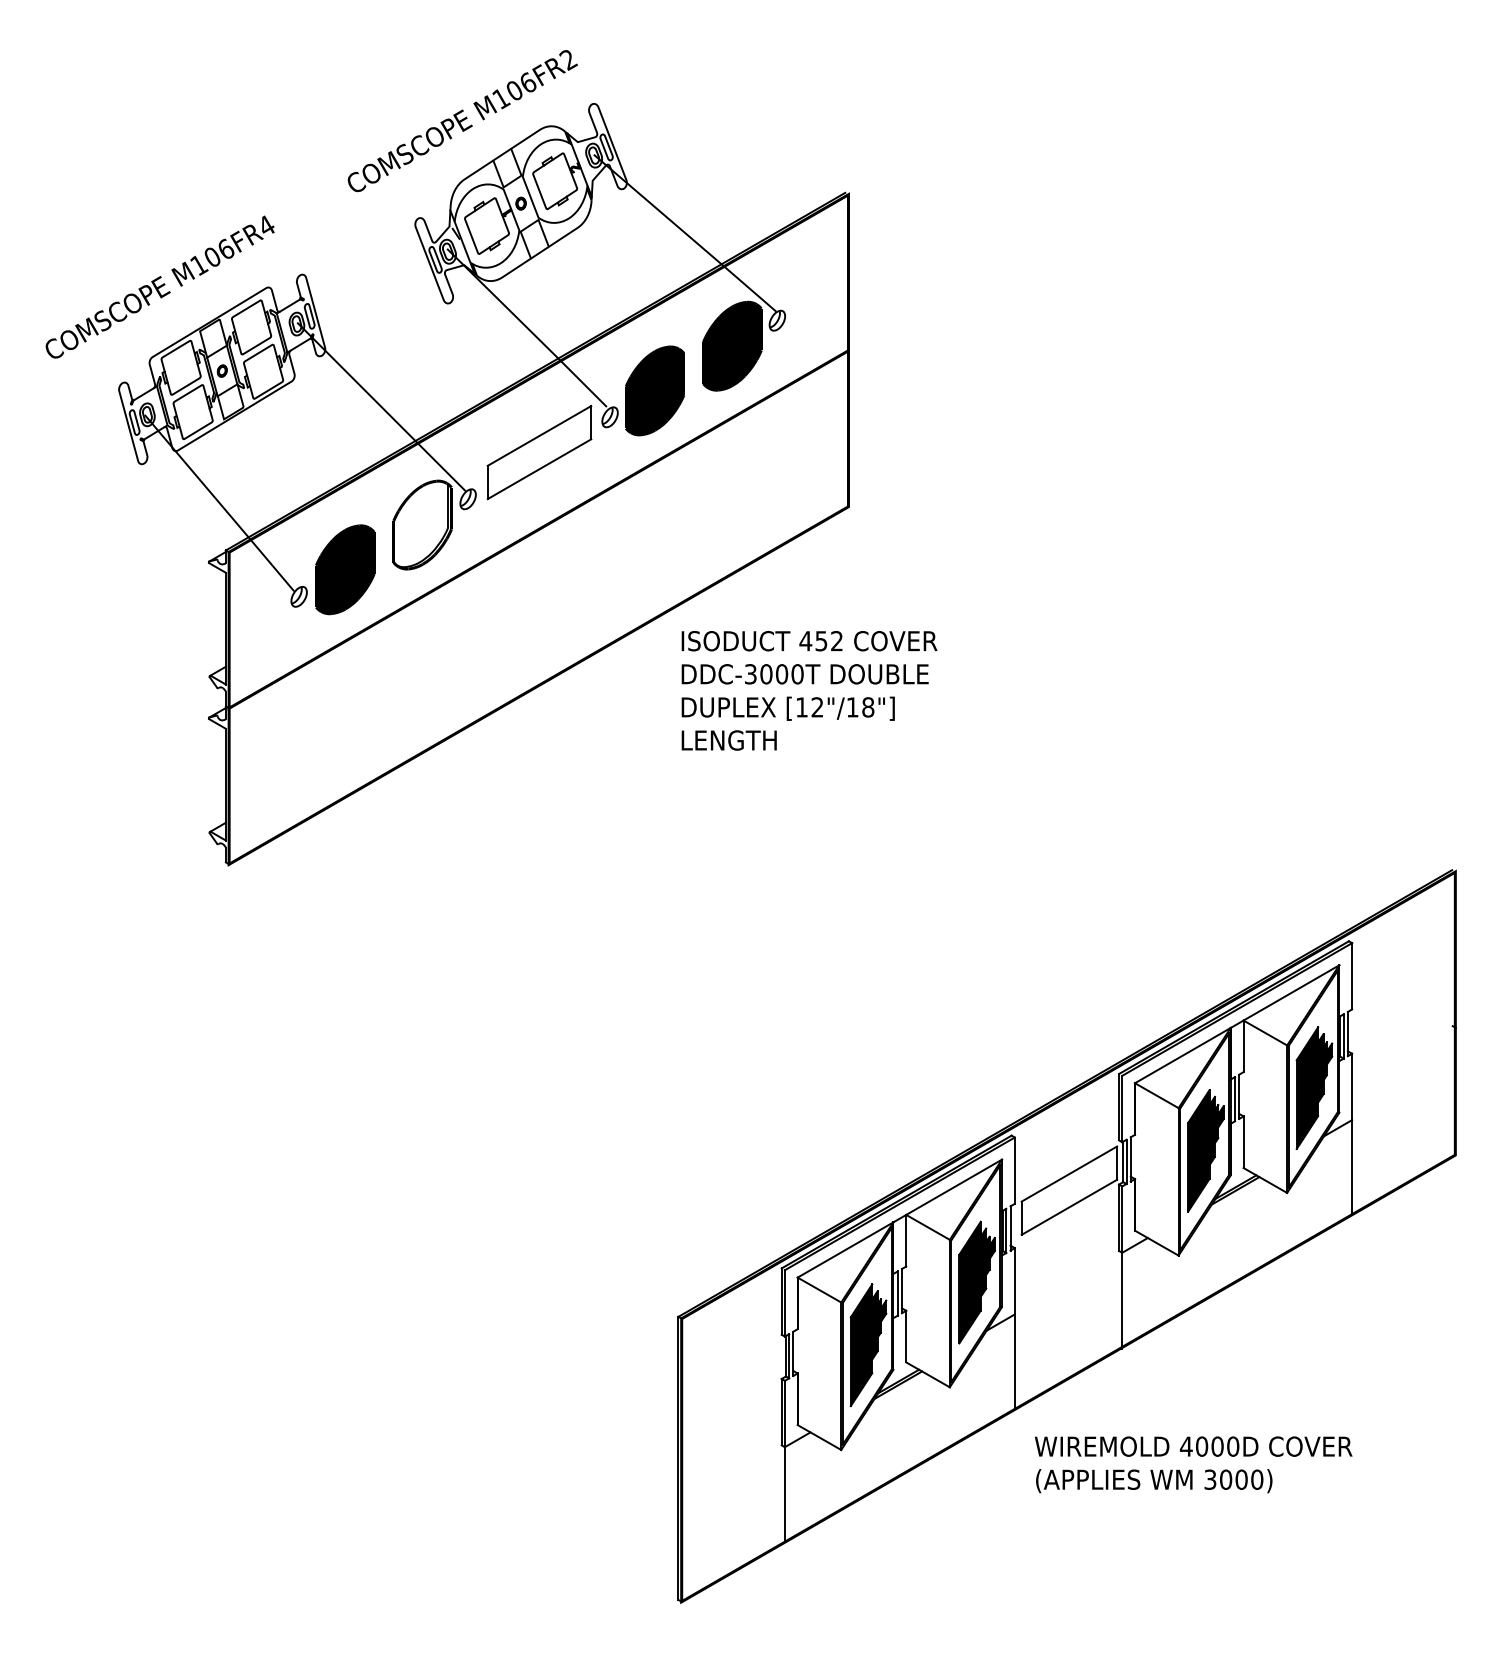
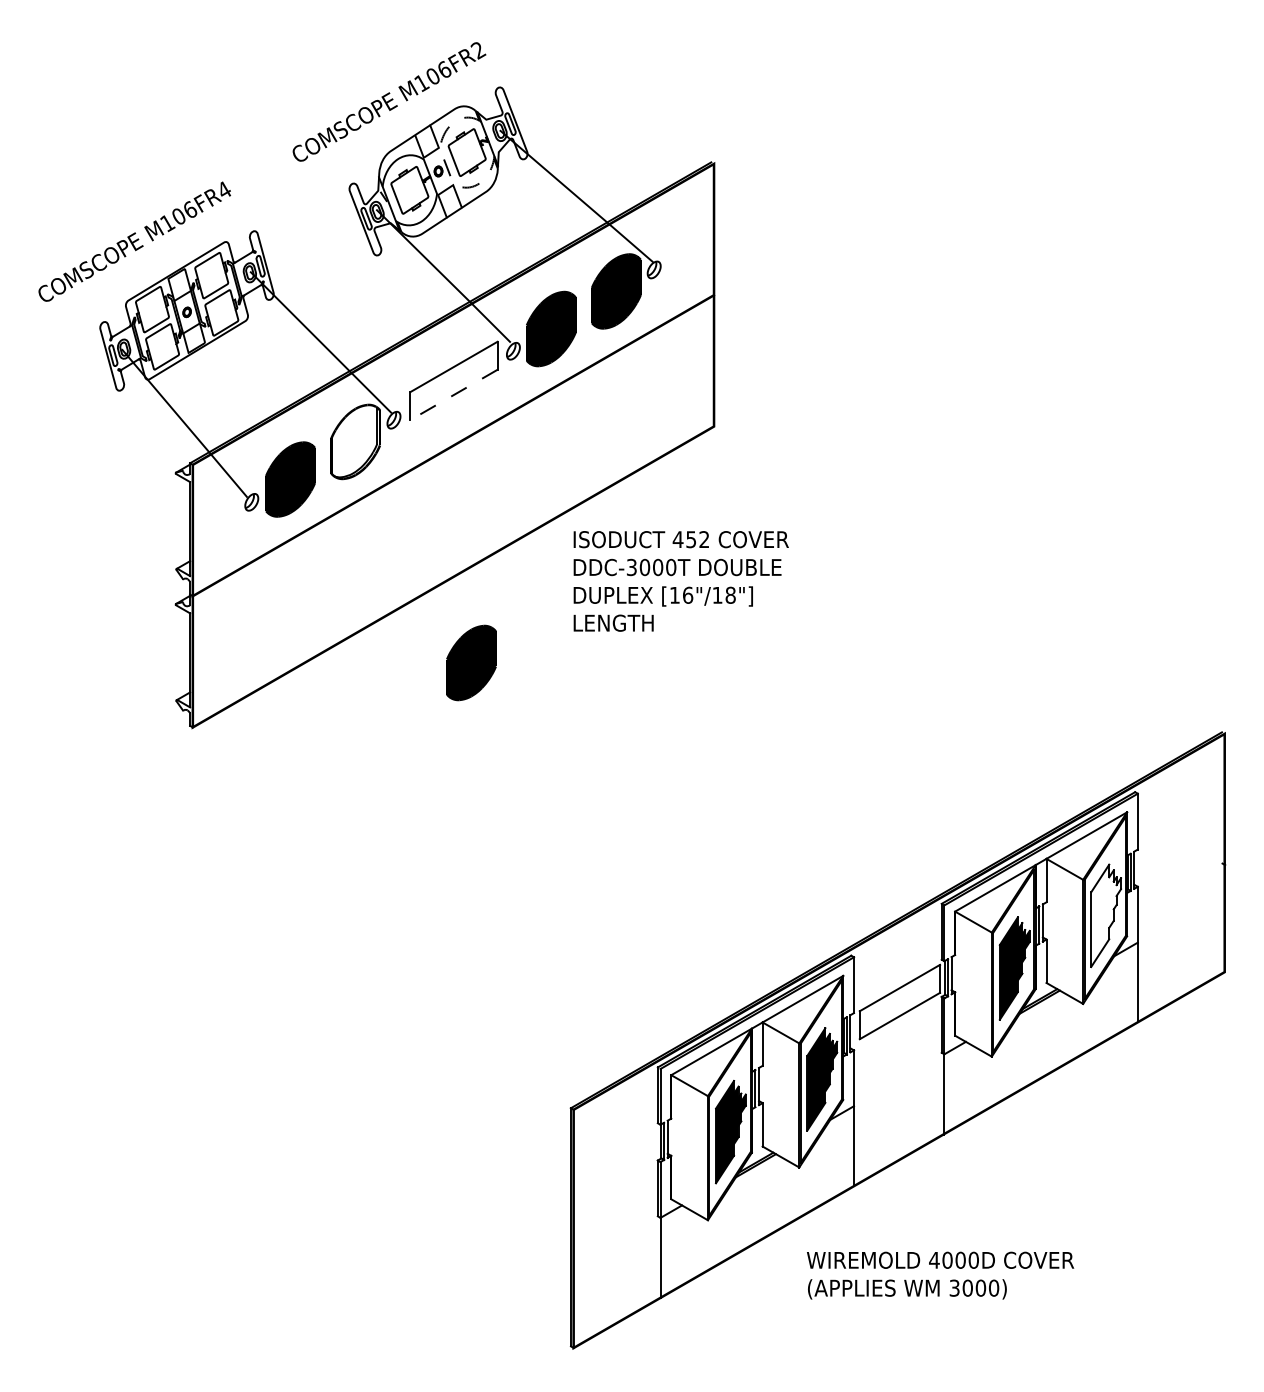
line: (530, 197) -> (446, 166), solid -> dashed
line: (539, 469) -> (454, 395), solid -> dashed
text: (817, 707) -> (687, 595), [12"/18"] -> [16"/18"]
part: (560, 787) -> (471, 662), added
fill: (1314, 1088) -> (1106, 916), removed
text: (1193, 1464) -> (940, 1275), moved

